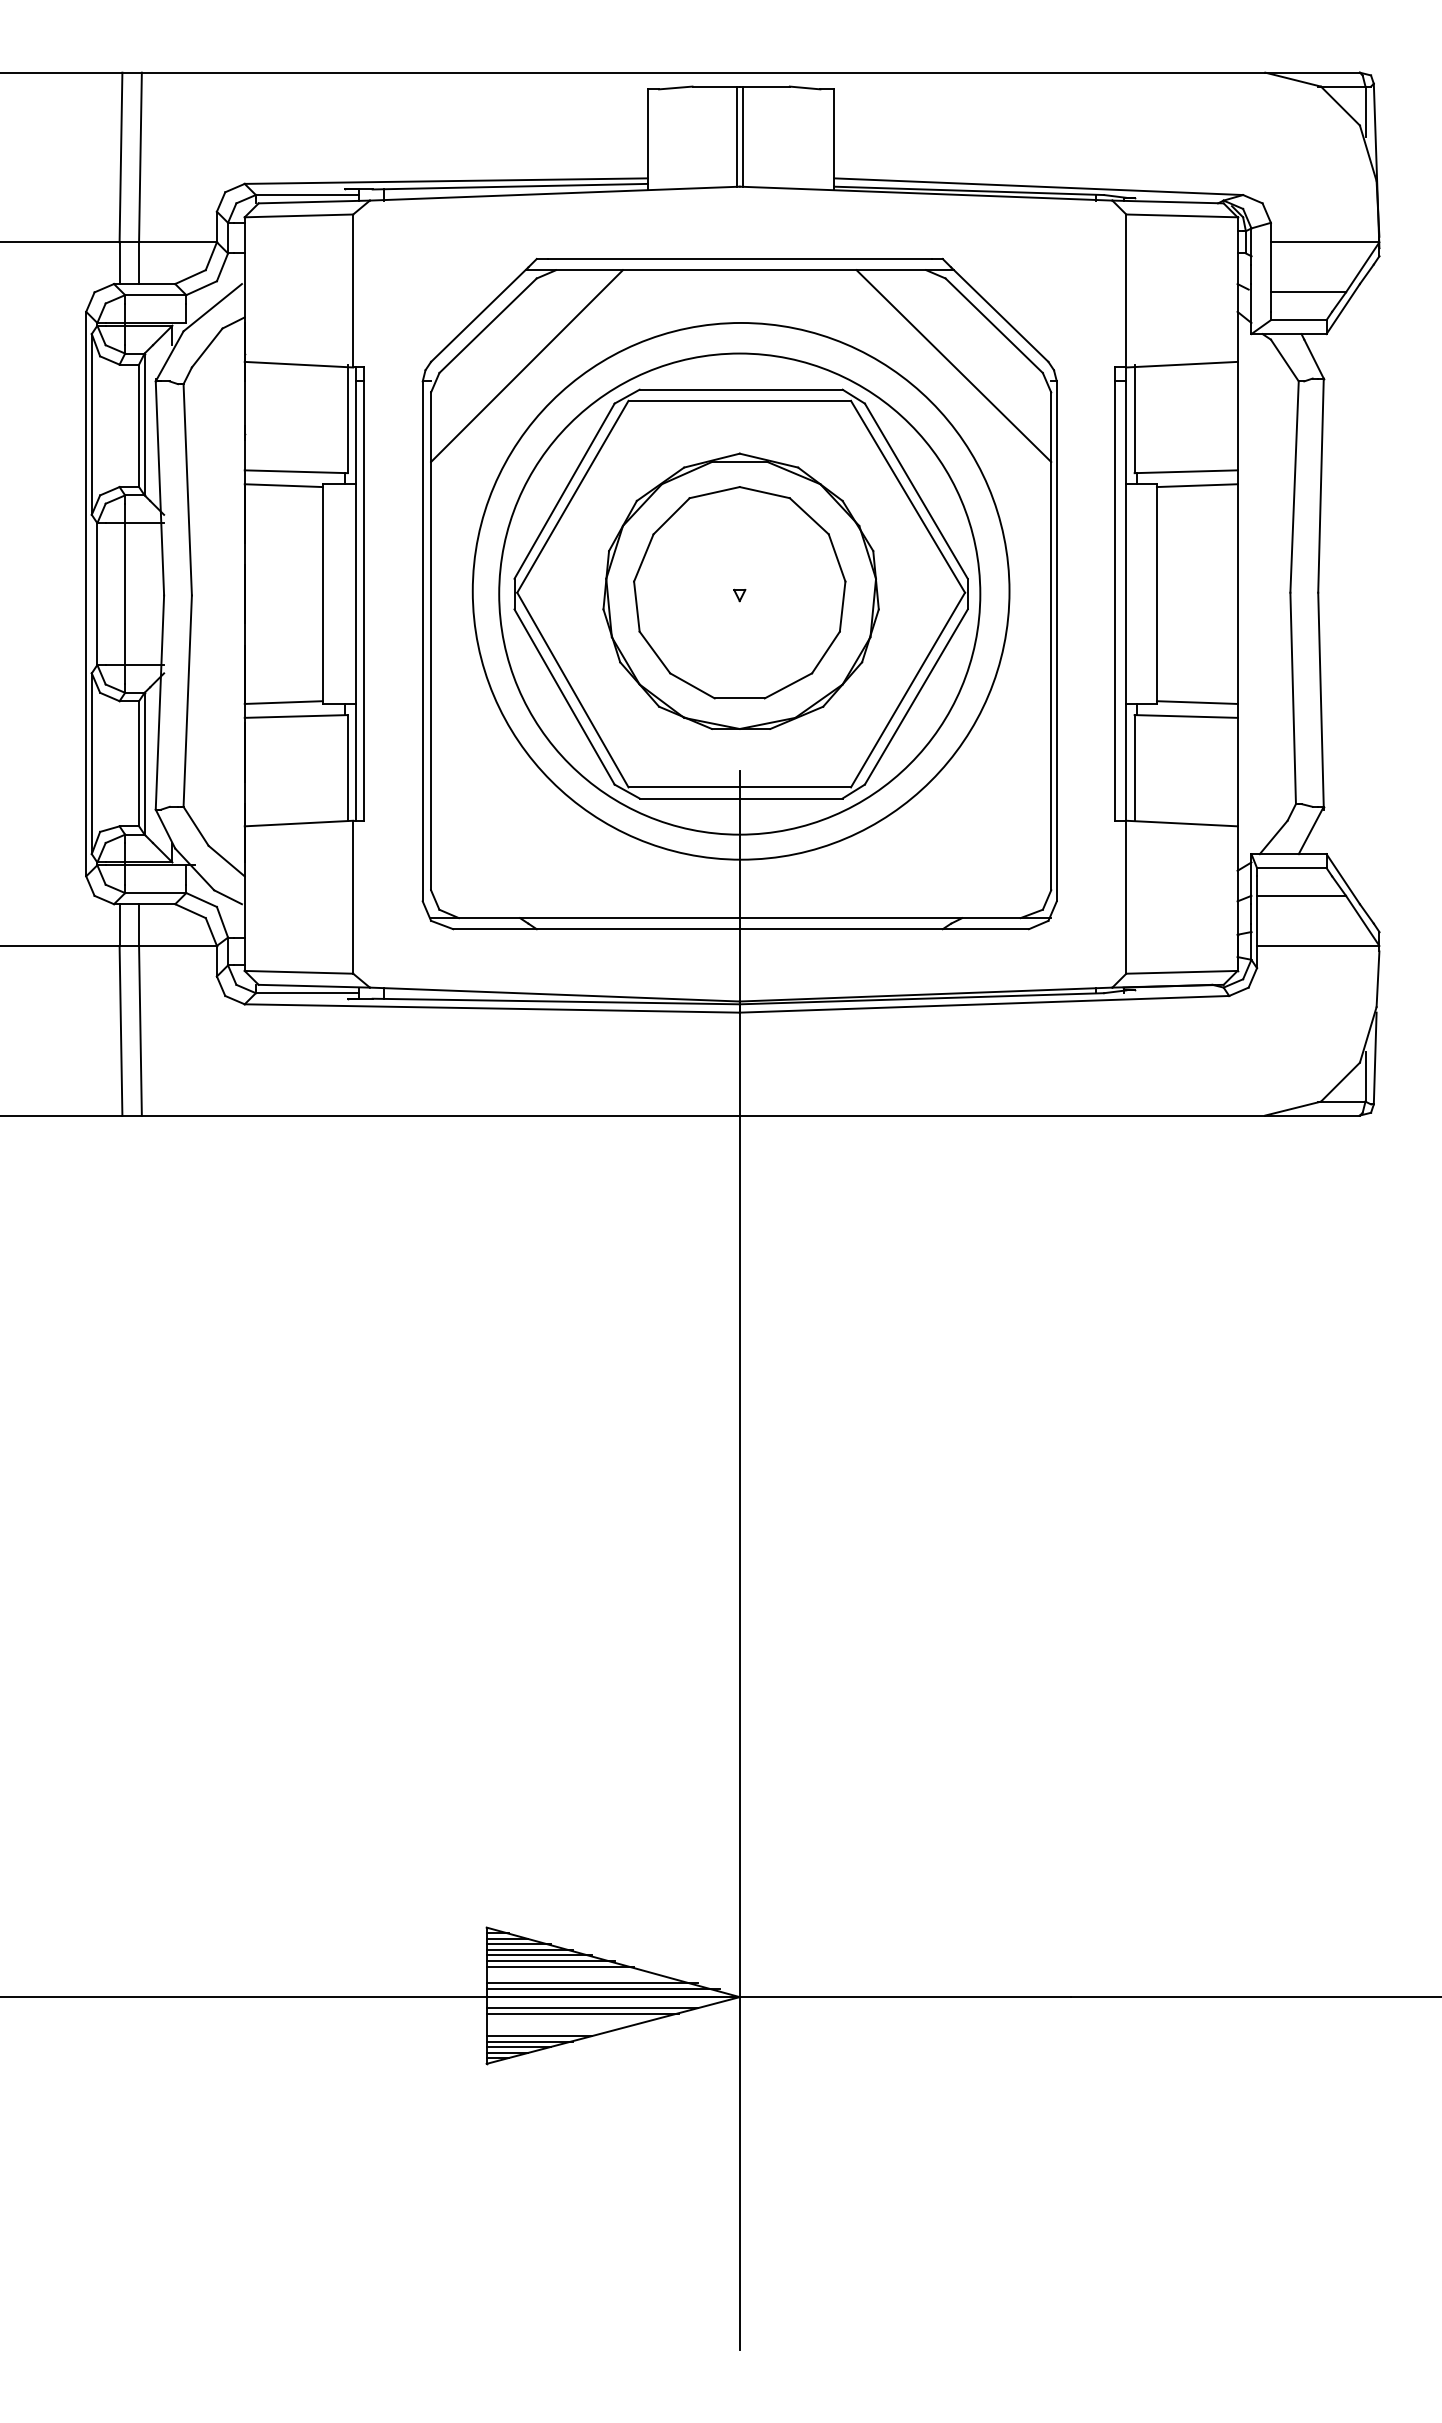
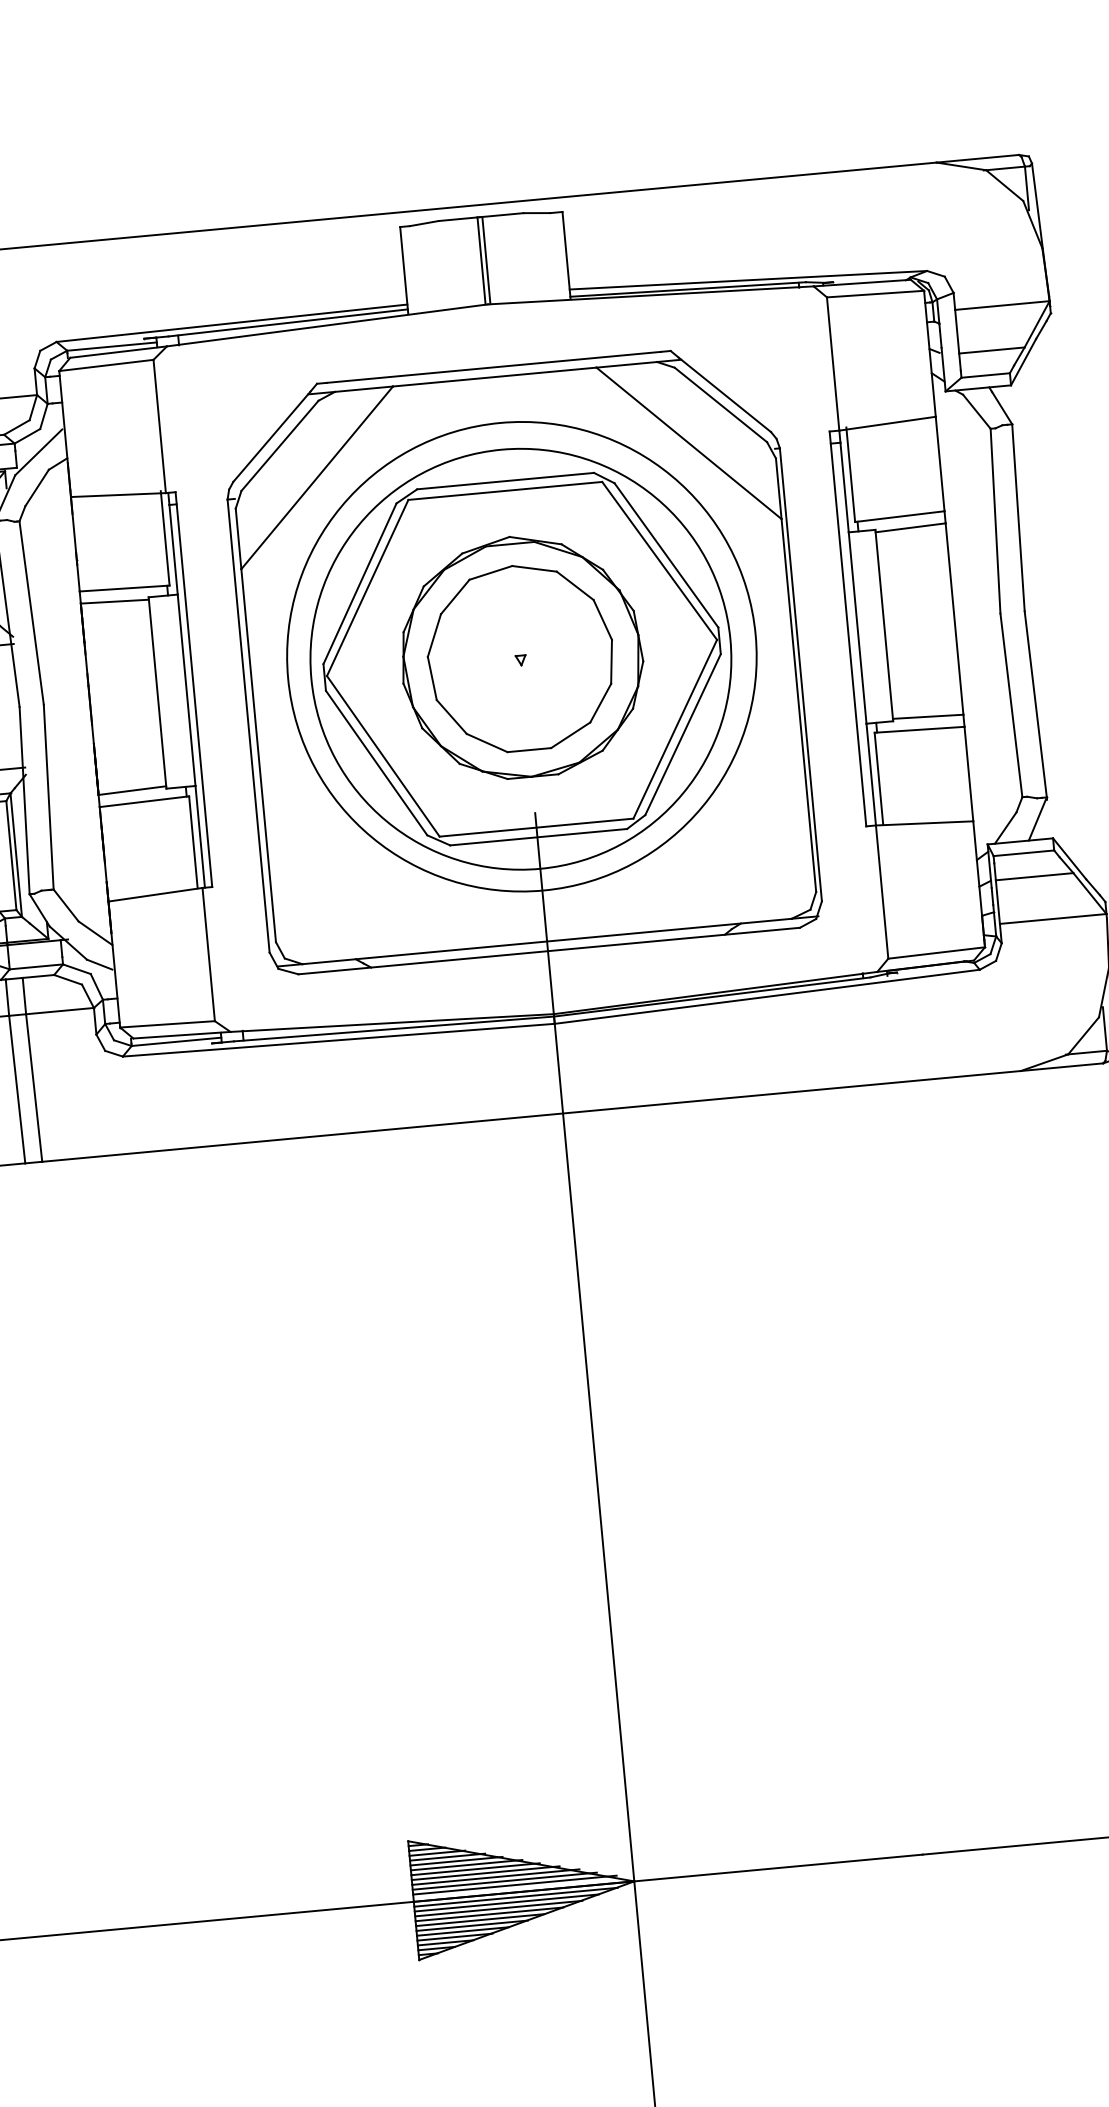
line: (571, 1972) -> (485, 1873), added
line: (582, 1977) -> (495, 1877), added
line: (603, 2002) -> (516, 1897), added
line: (571, 2019) -> (489, 1914), added
line: (560, 2024) -> (480, 1919), added
line: (550, 2030) -> (472, 1925), added

